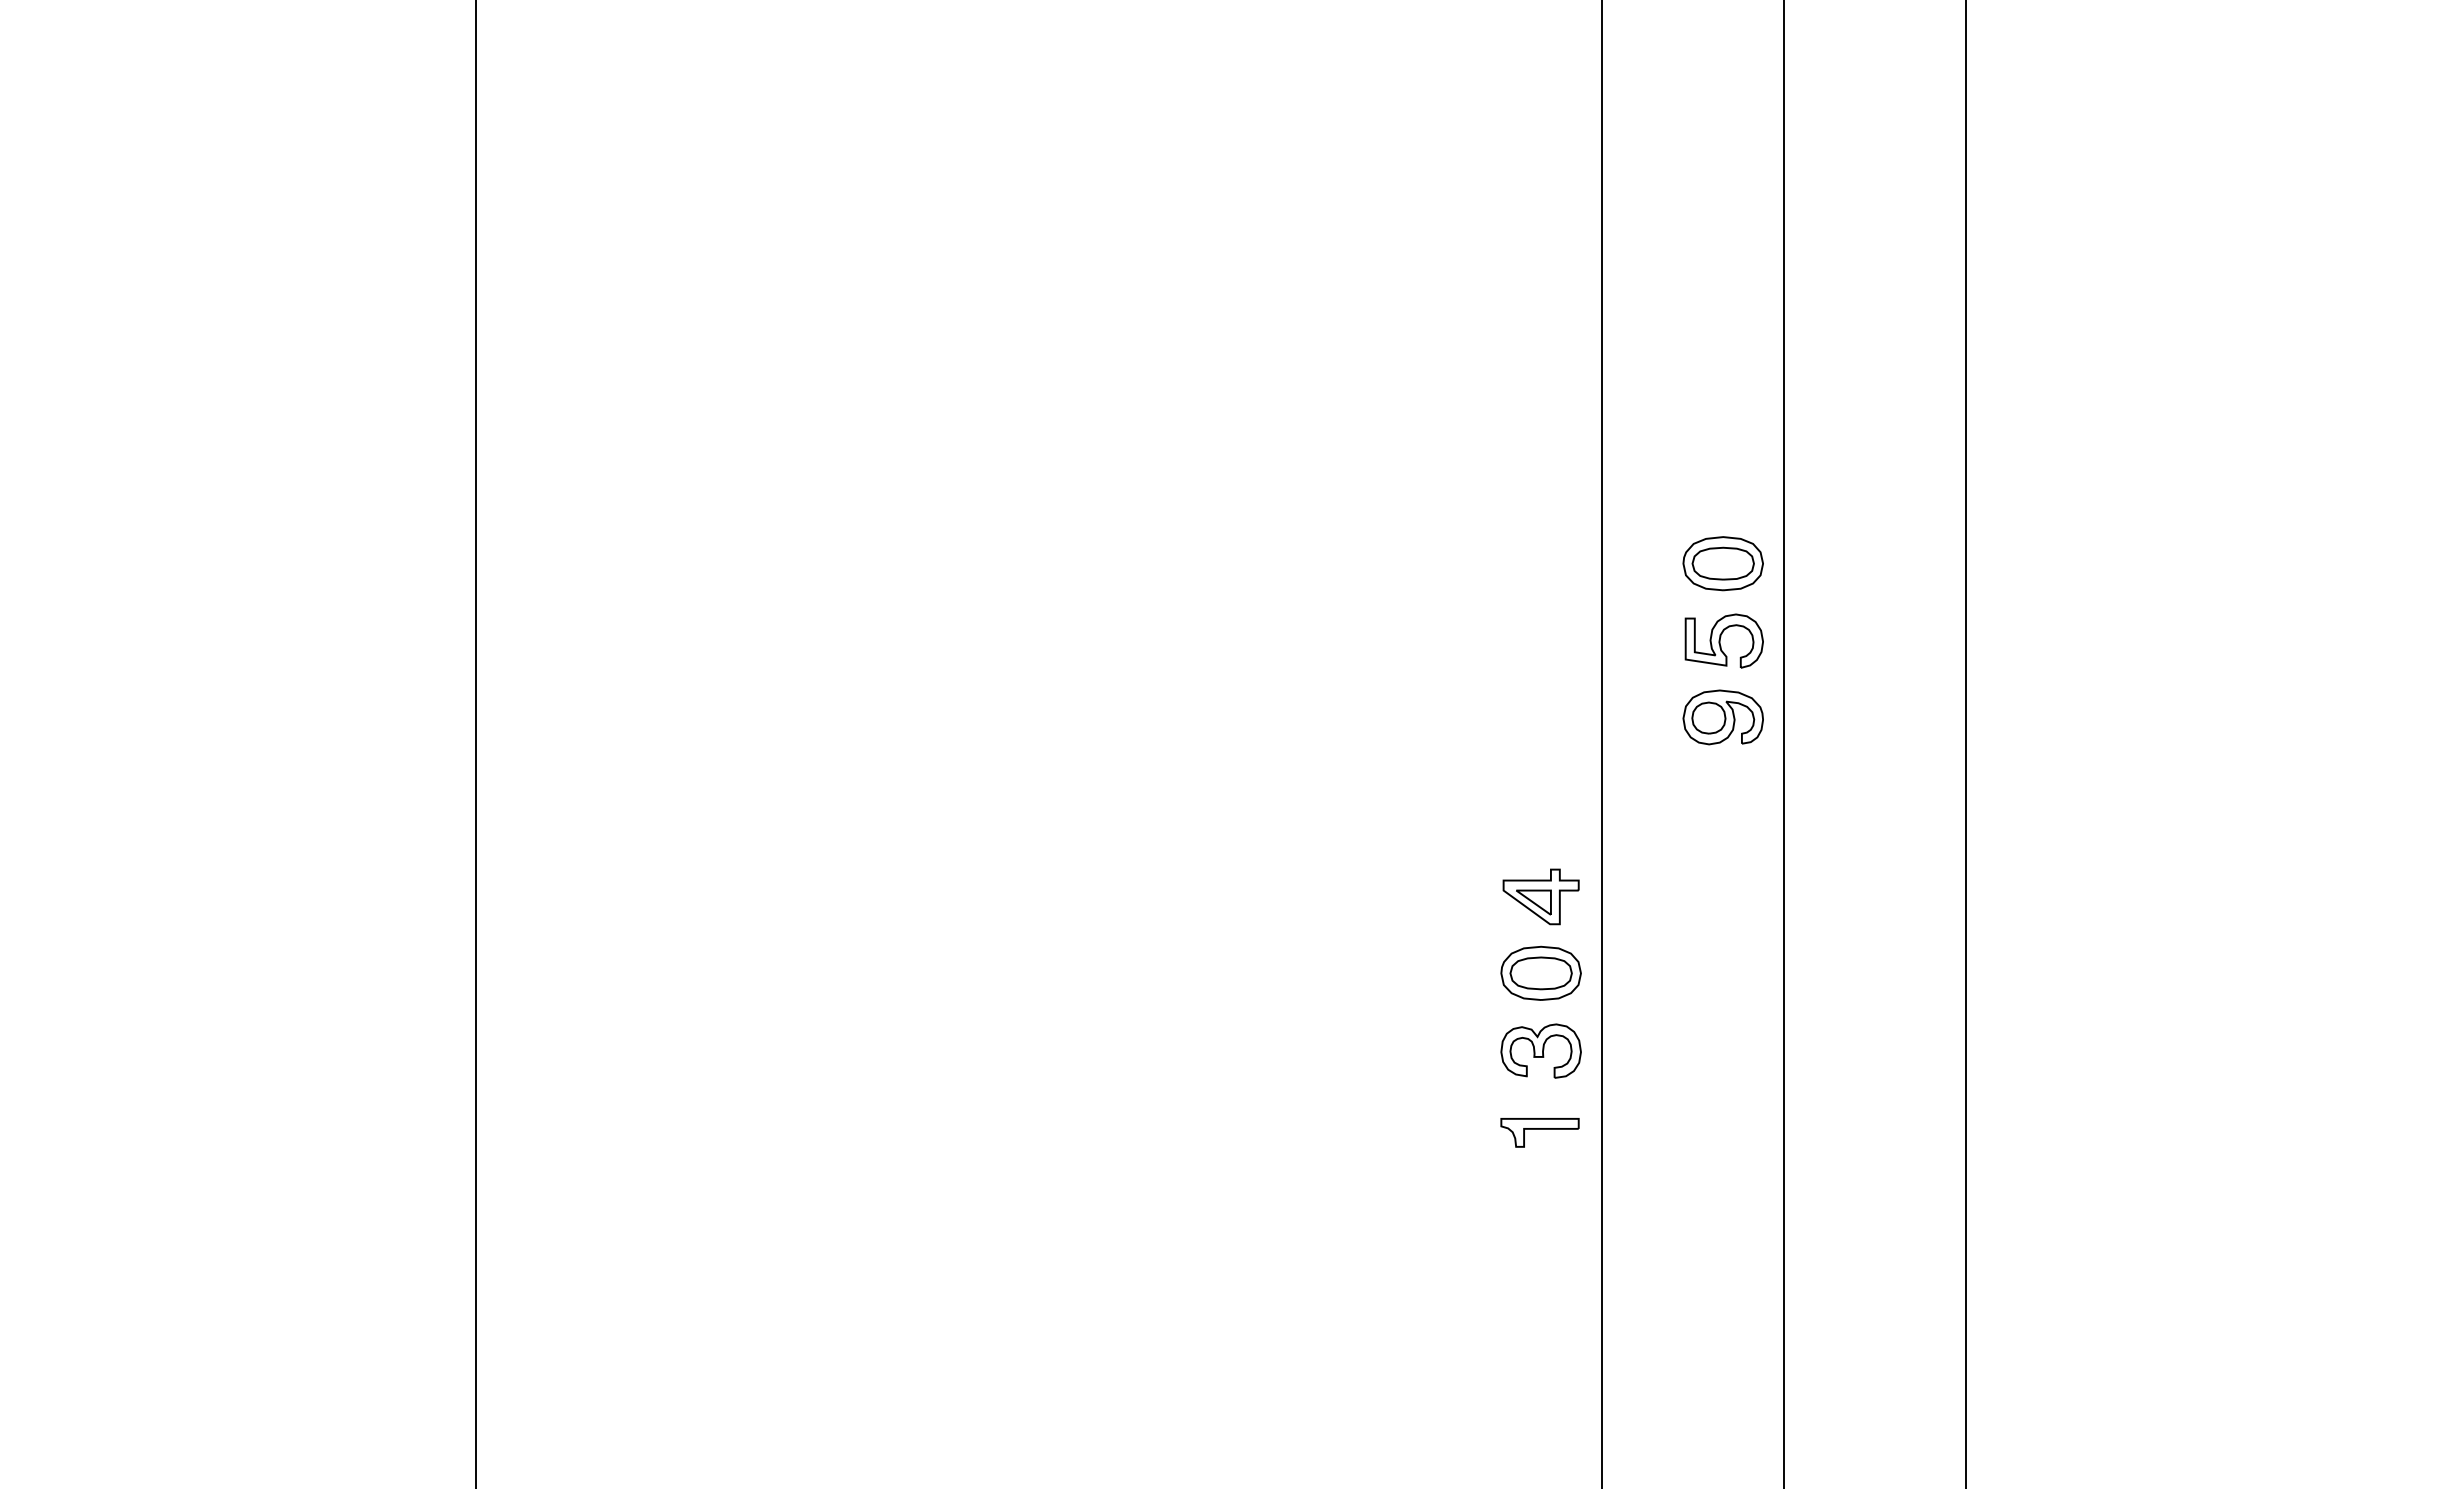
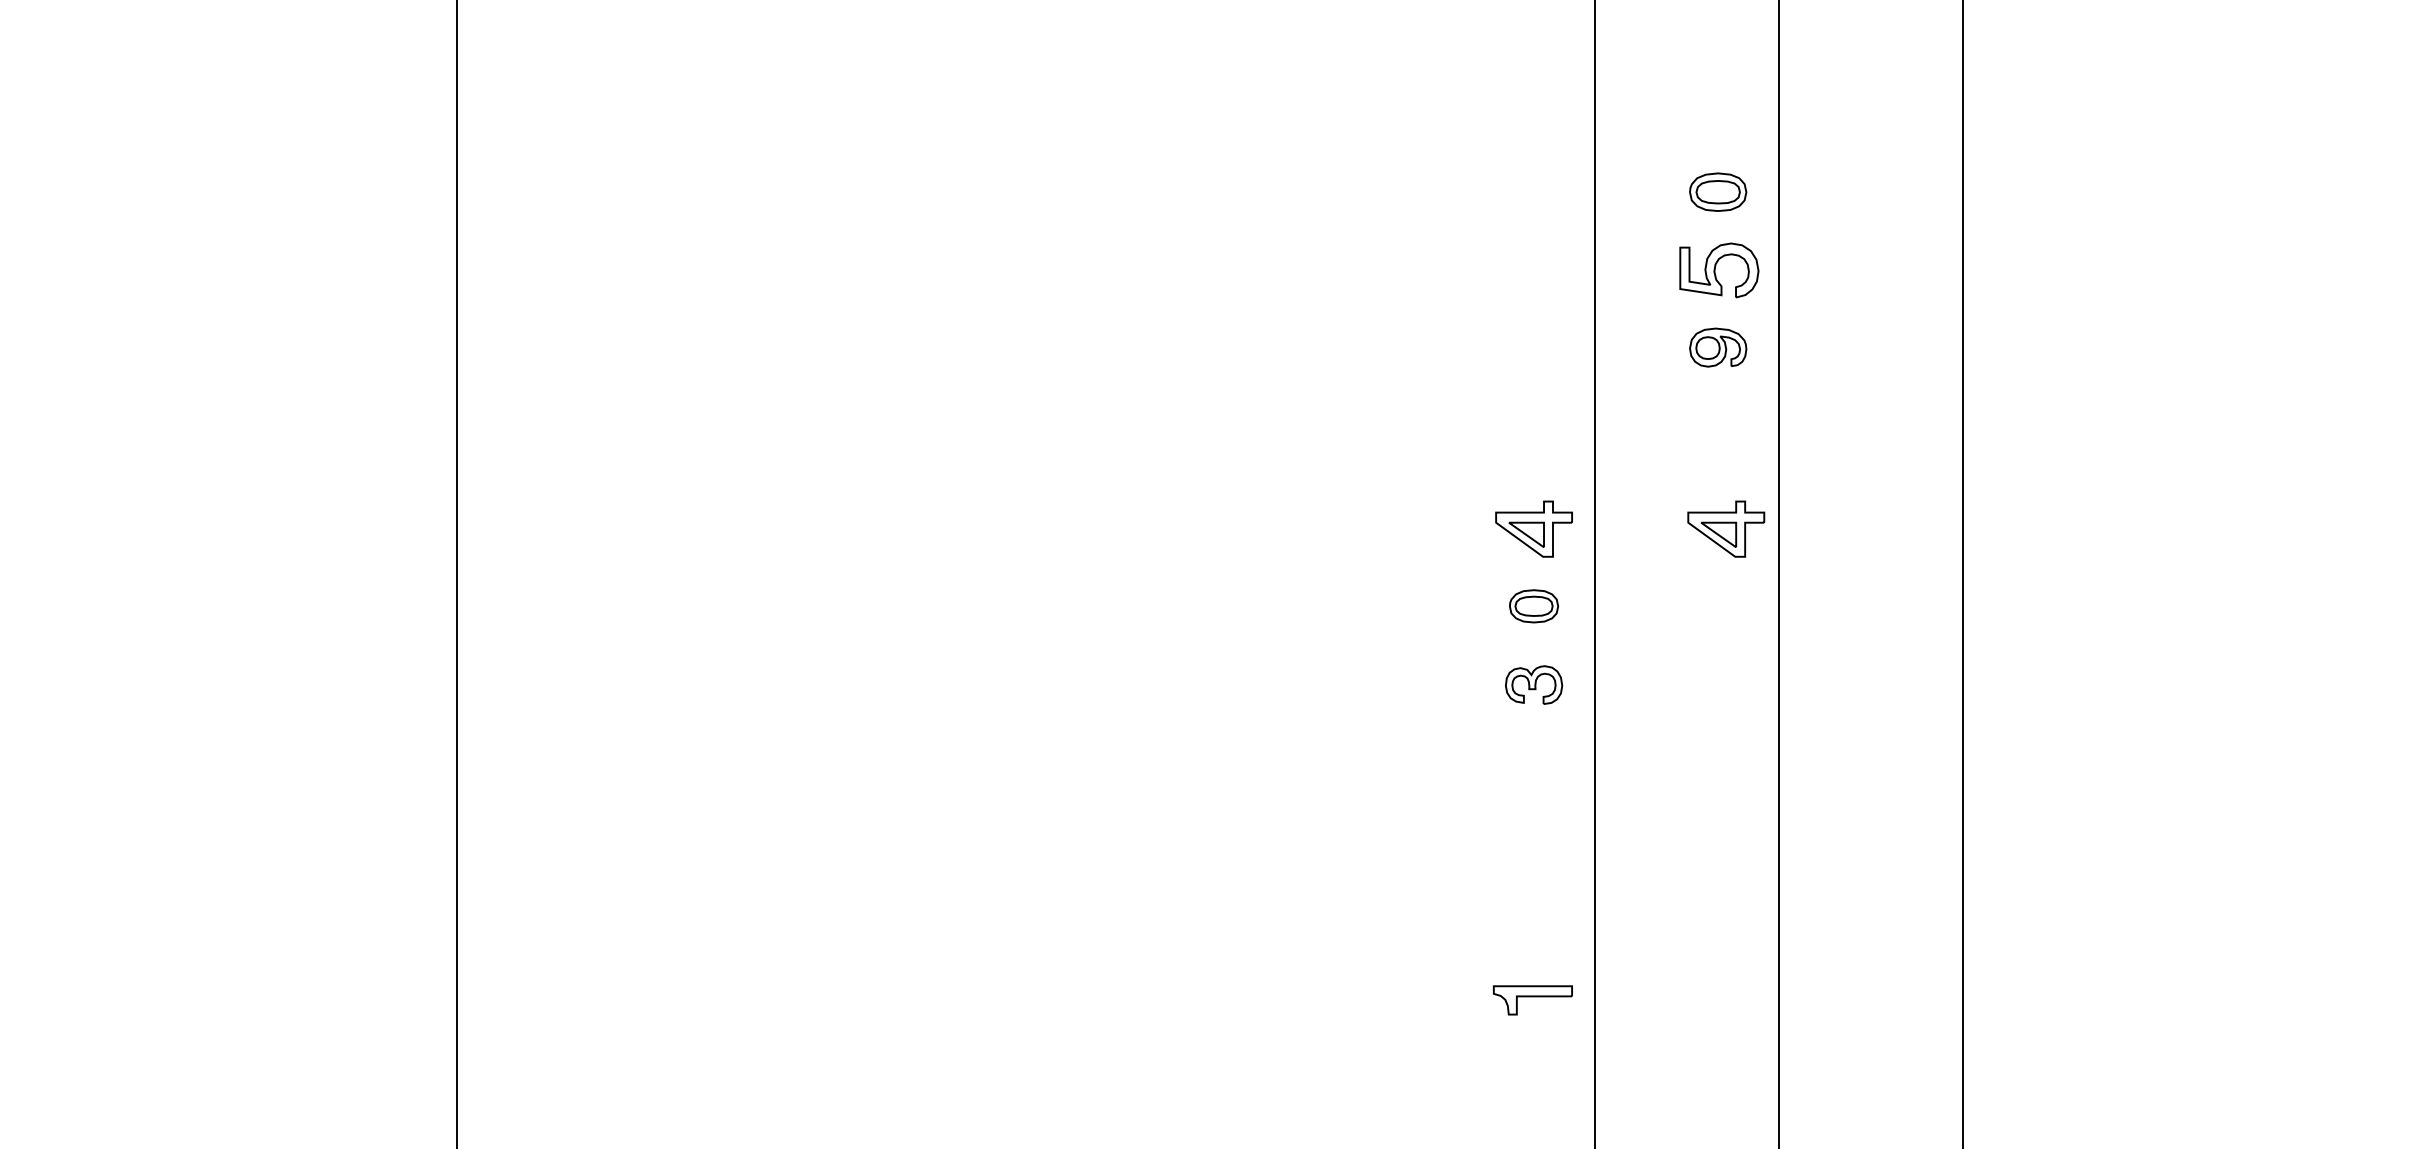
part: (1722, 563) -> (1717, 191), size x0.7
part: (1722, 717) -> (1717, 347), size x0.7
part: (1730, 896) -> (1725, 528), added
part: (1540, 972) -> (1533, 605), size x0.6
part: (1540, 1050) -> (1533, 684), size x0.7
part: (1539, 1132) -> (1532, 1000), moved

